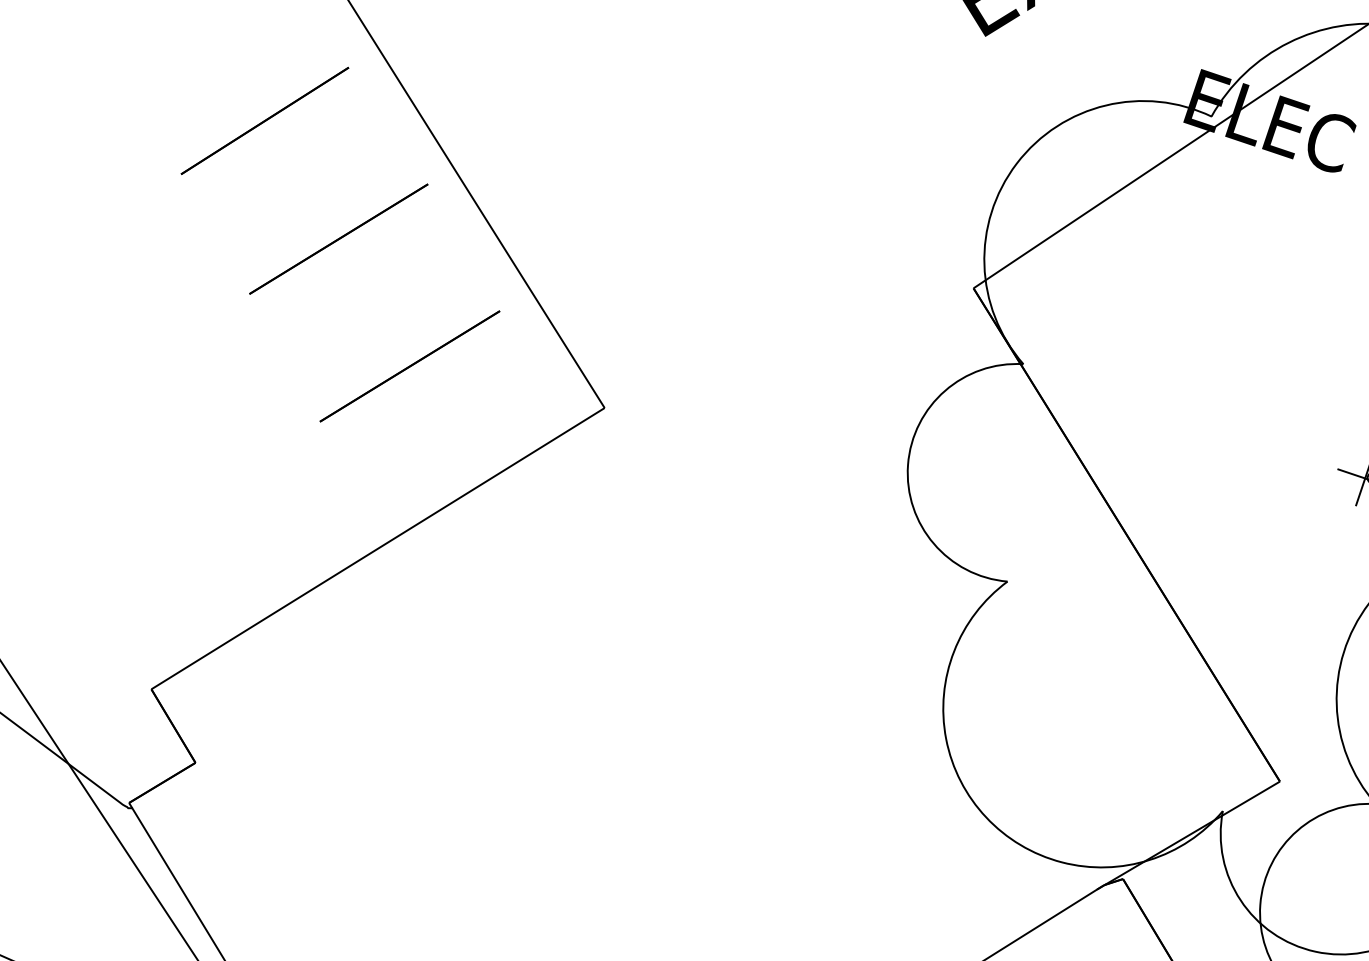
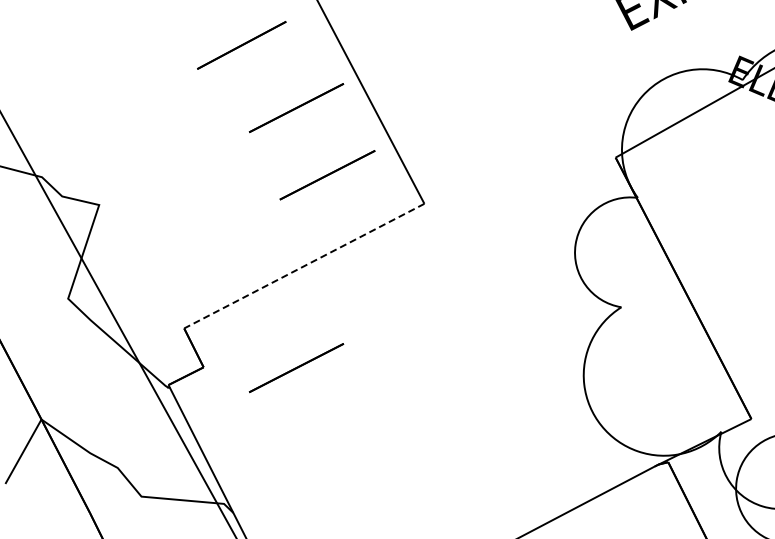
line: (264, 121) -> (241, 45), moved
line: (376, 549) -> (303, 266), solid -> dashed
line: (378, 751) -> (296, 368), added

